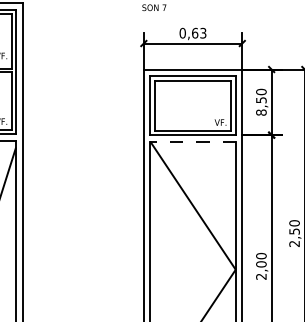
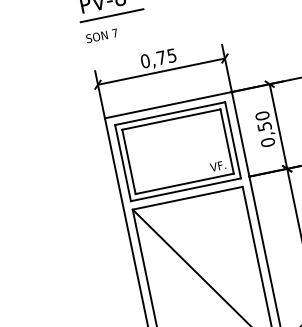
text: (199, 32) -> (166, 55), 0,63 -> 0,75
text: (261, 112) -> (268, 142), 8,50 -> 0,50
line: (193, 141) -> (188, 197), dashed -> solid

